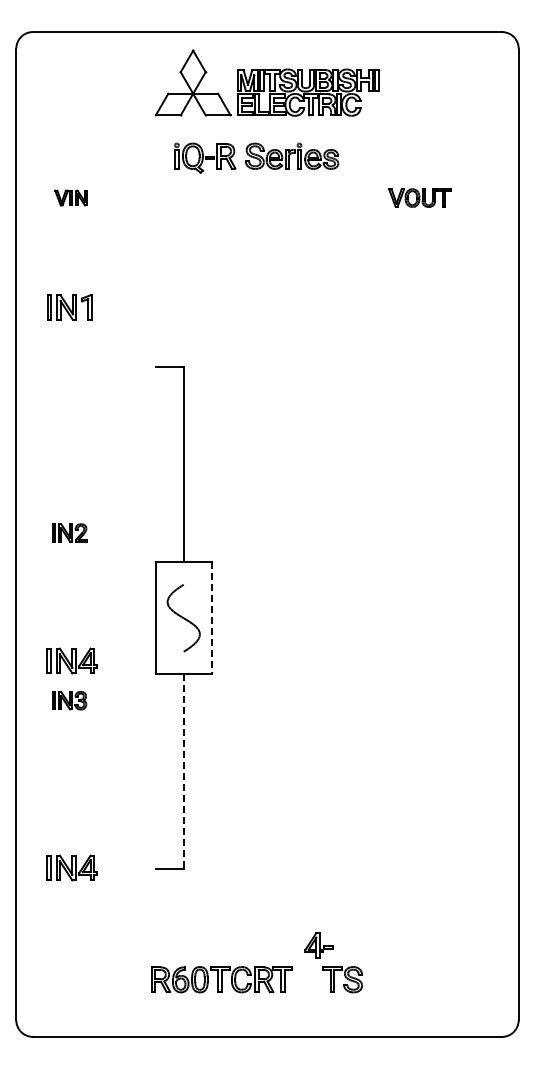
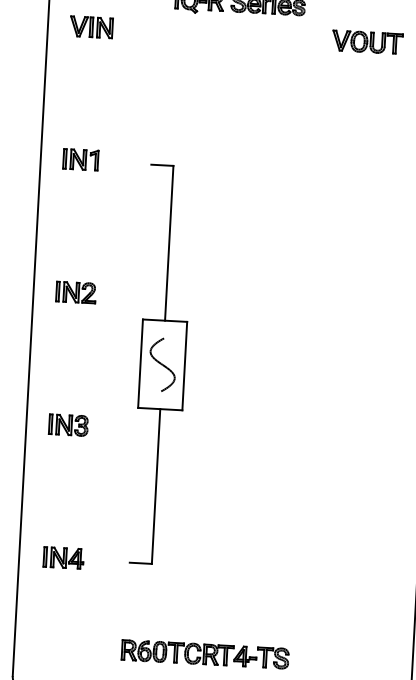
part: (70, 197) -> (91, 26), size x1.67
part: (419, 197) -> (367, 41), size x1.43
part: (69, 307) -> (80, 159), moved
part: (69, 532) -> (75, 292), size x1.43
line: (211, 618) -> (184, 366), dashed -> solid
part: (71, 660) -> (71, 393), removed
part: (69, 700) -> (68, 425), size x1.43
line: (183, 771) -> (155, 486), dashed -> solid
part: (318, 945) -> (245, 656), moved

